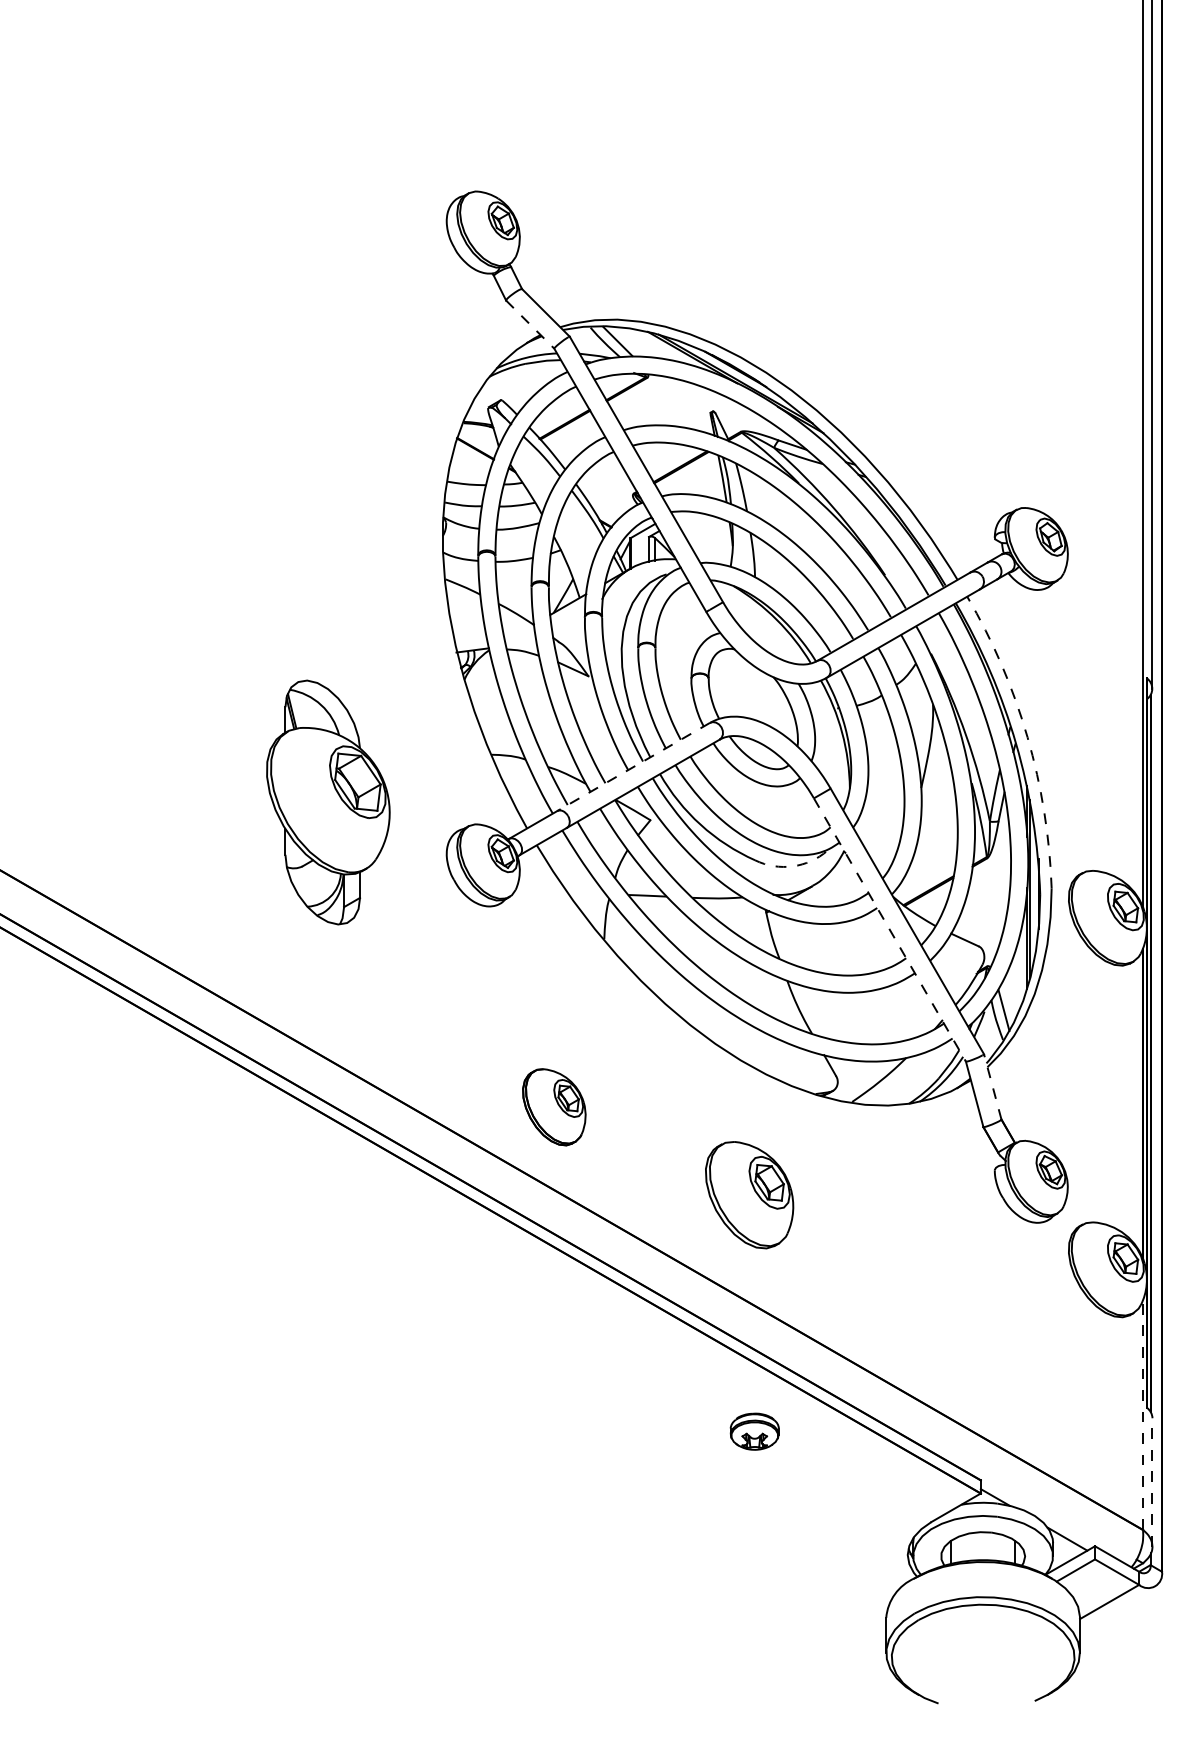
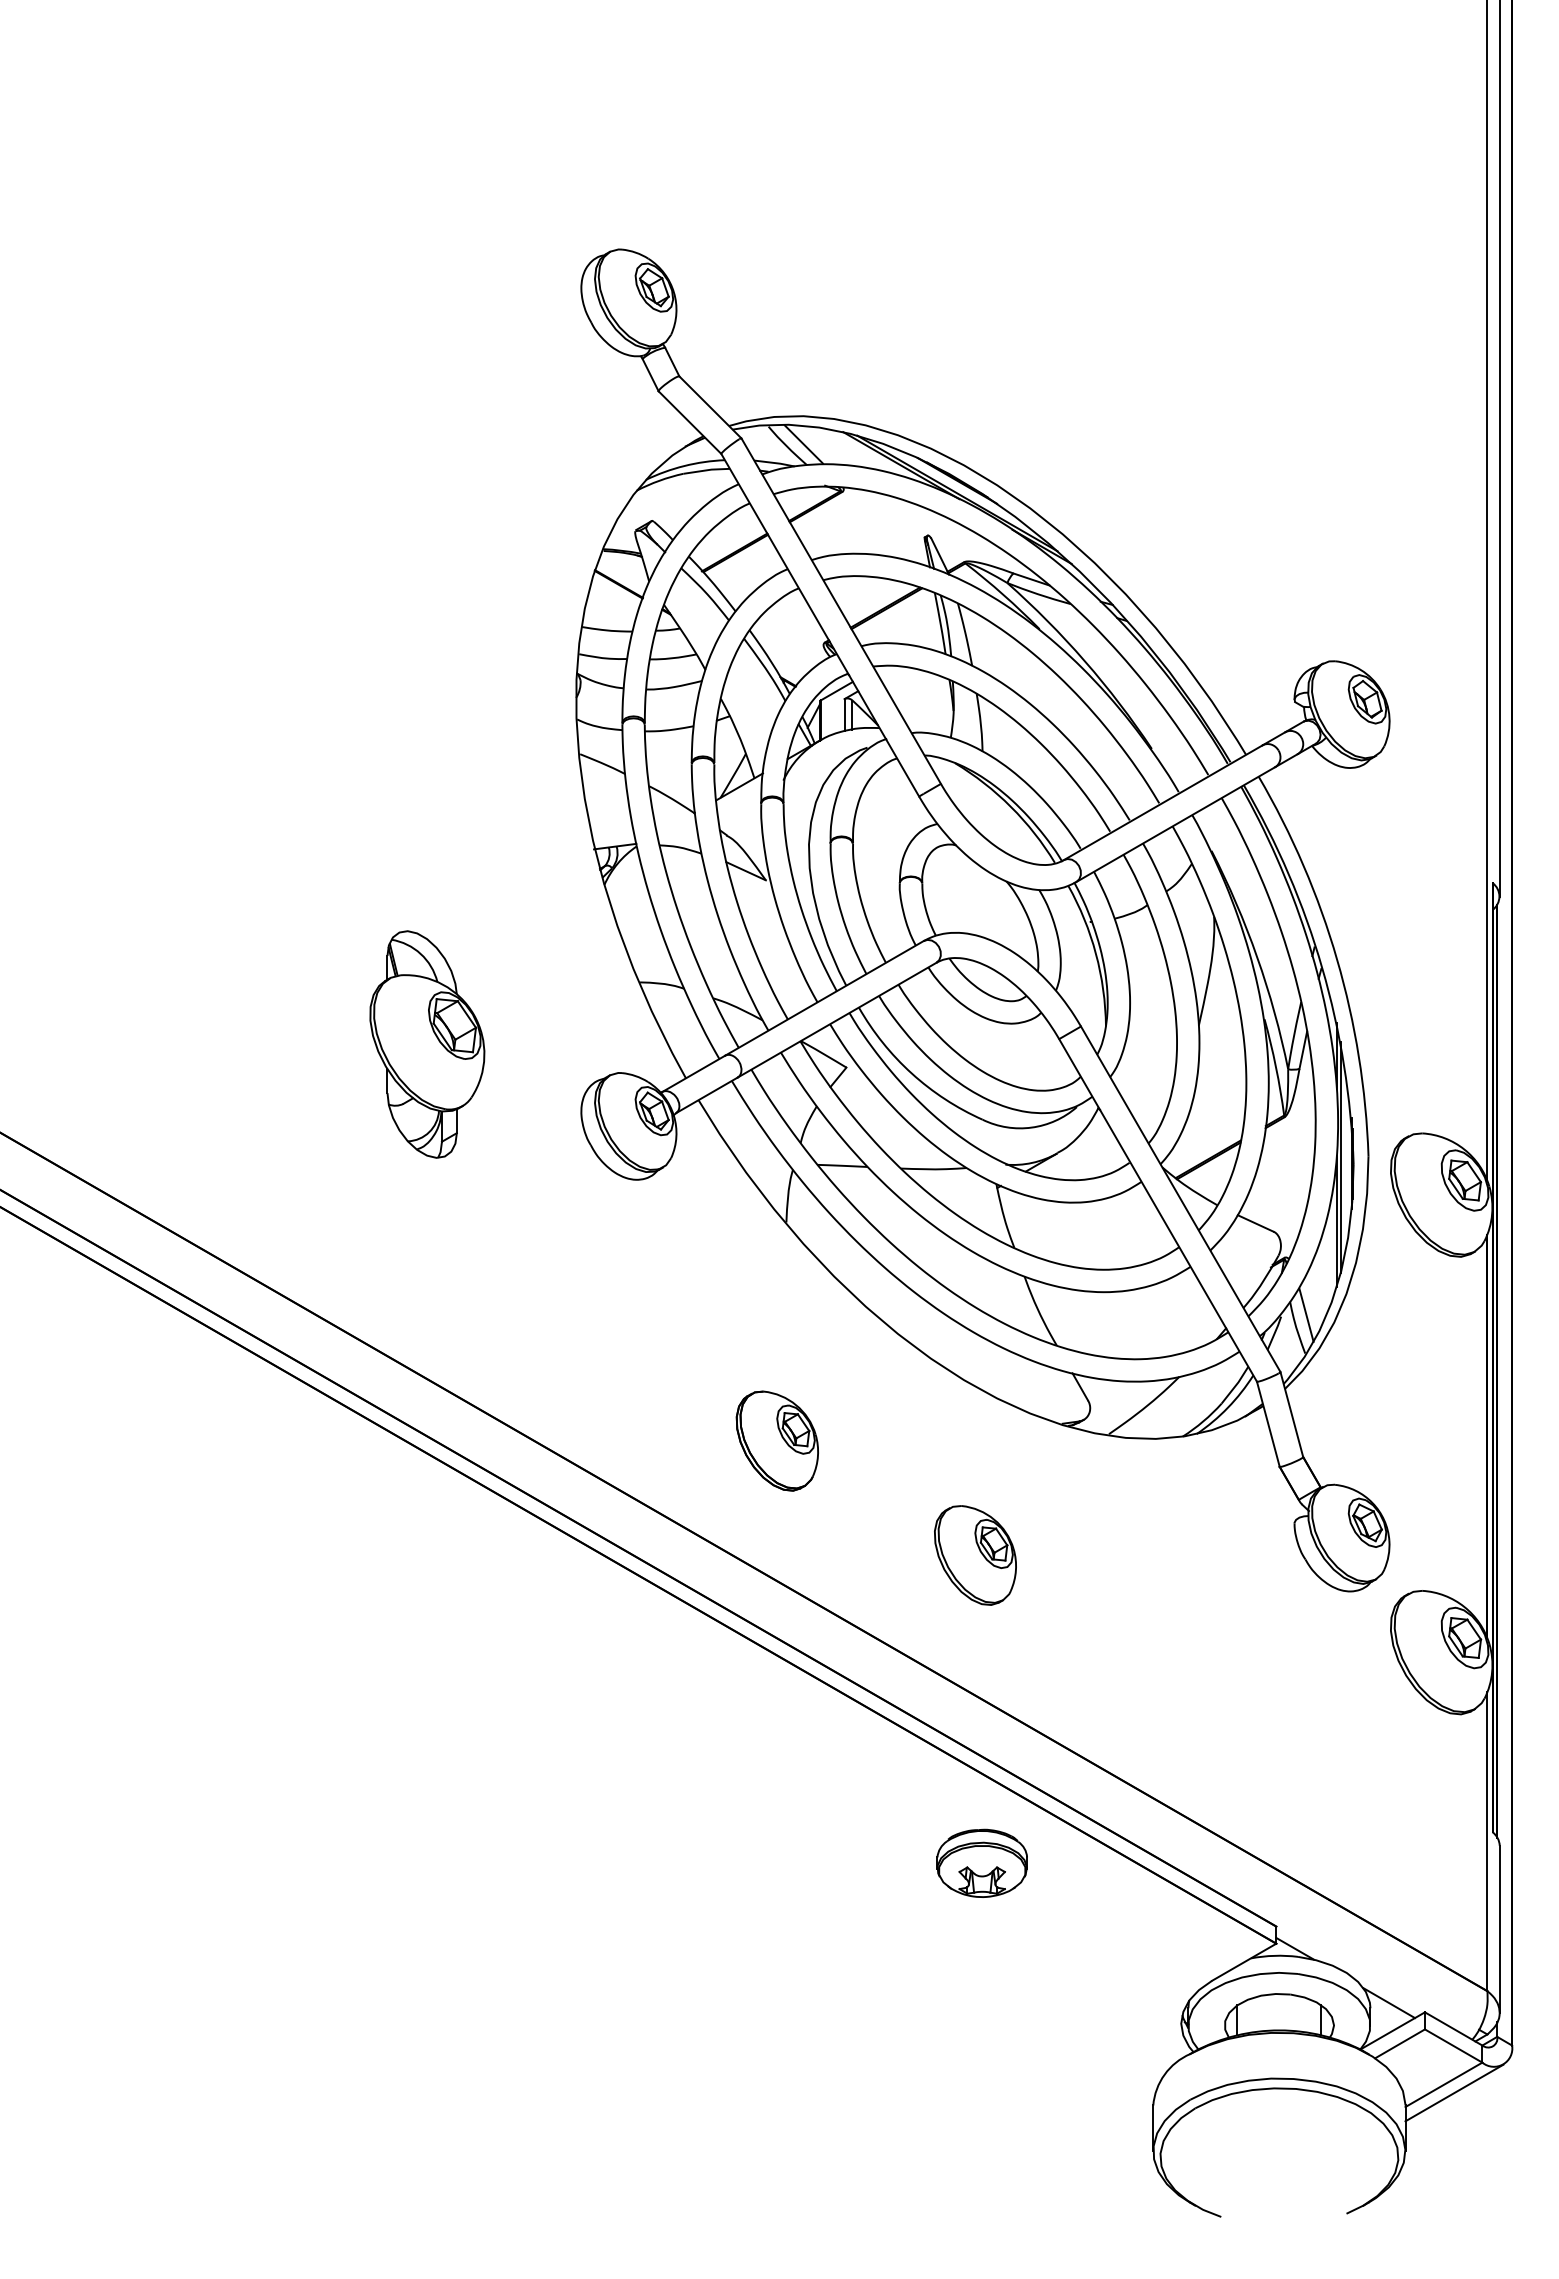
line: (530, 324) -> (690, 422), dashed -> solid
arc: (1027, 737) -> (1337, 959), dashed -> solid
line: (633, 767) -> (824, 998), dashed -> solid
part: (328, 802) -> (427, 1044), size x0.71
arc: (792, 866) -> (1031, 1127), dashed -> solid
line: (890, 930) -> (1158, 1210), dashed -> solid
line: (992, 1086) -> (1291, 1414), dashed -> solid
part: (553, 1106) -> (776, 1440), moved
part: (749, 1195) -> (975, 1555), size x0.71
line: (1143, 1414) -> (1487, 1841), dashed -> solid
part: (754, 1431) -> (981, 1862), size x1.43
line: (1152, 1482) -> (1499, 1929), dashed -> solid
line: (1117, 1607) -> (1454, 2092), added

